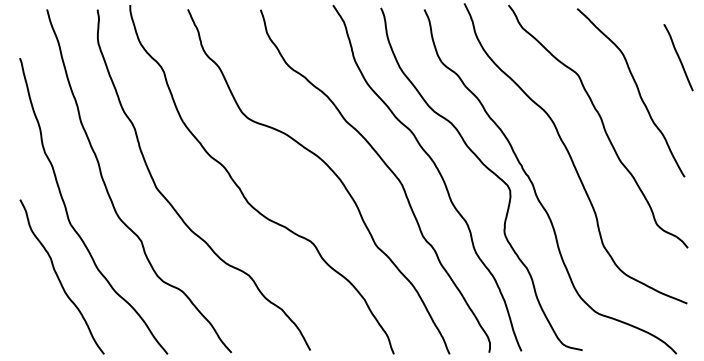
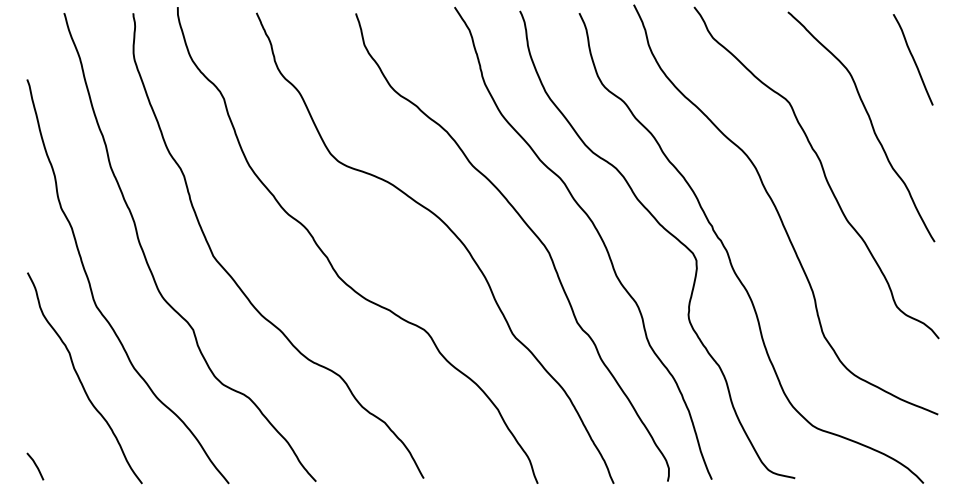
curve: (678, 57) -> (912, 59), moved
curve: (25, 341) -> (35, 466), added

